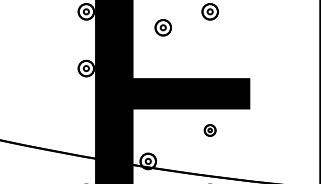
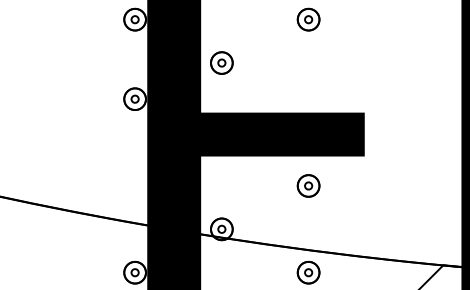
part: (163, 27) -> (221, 62), moved
part: (210, 130) -> (308, 185), size x1.43

